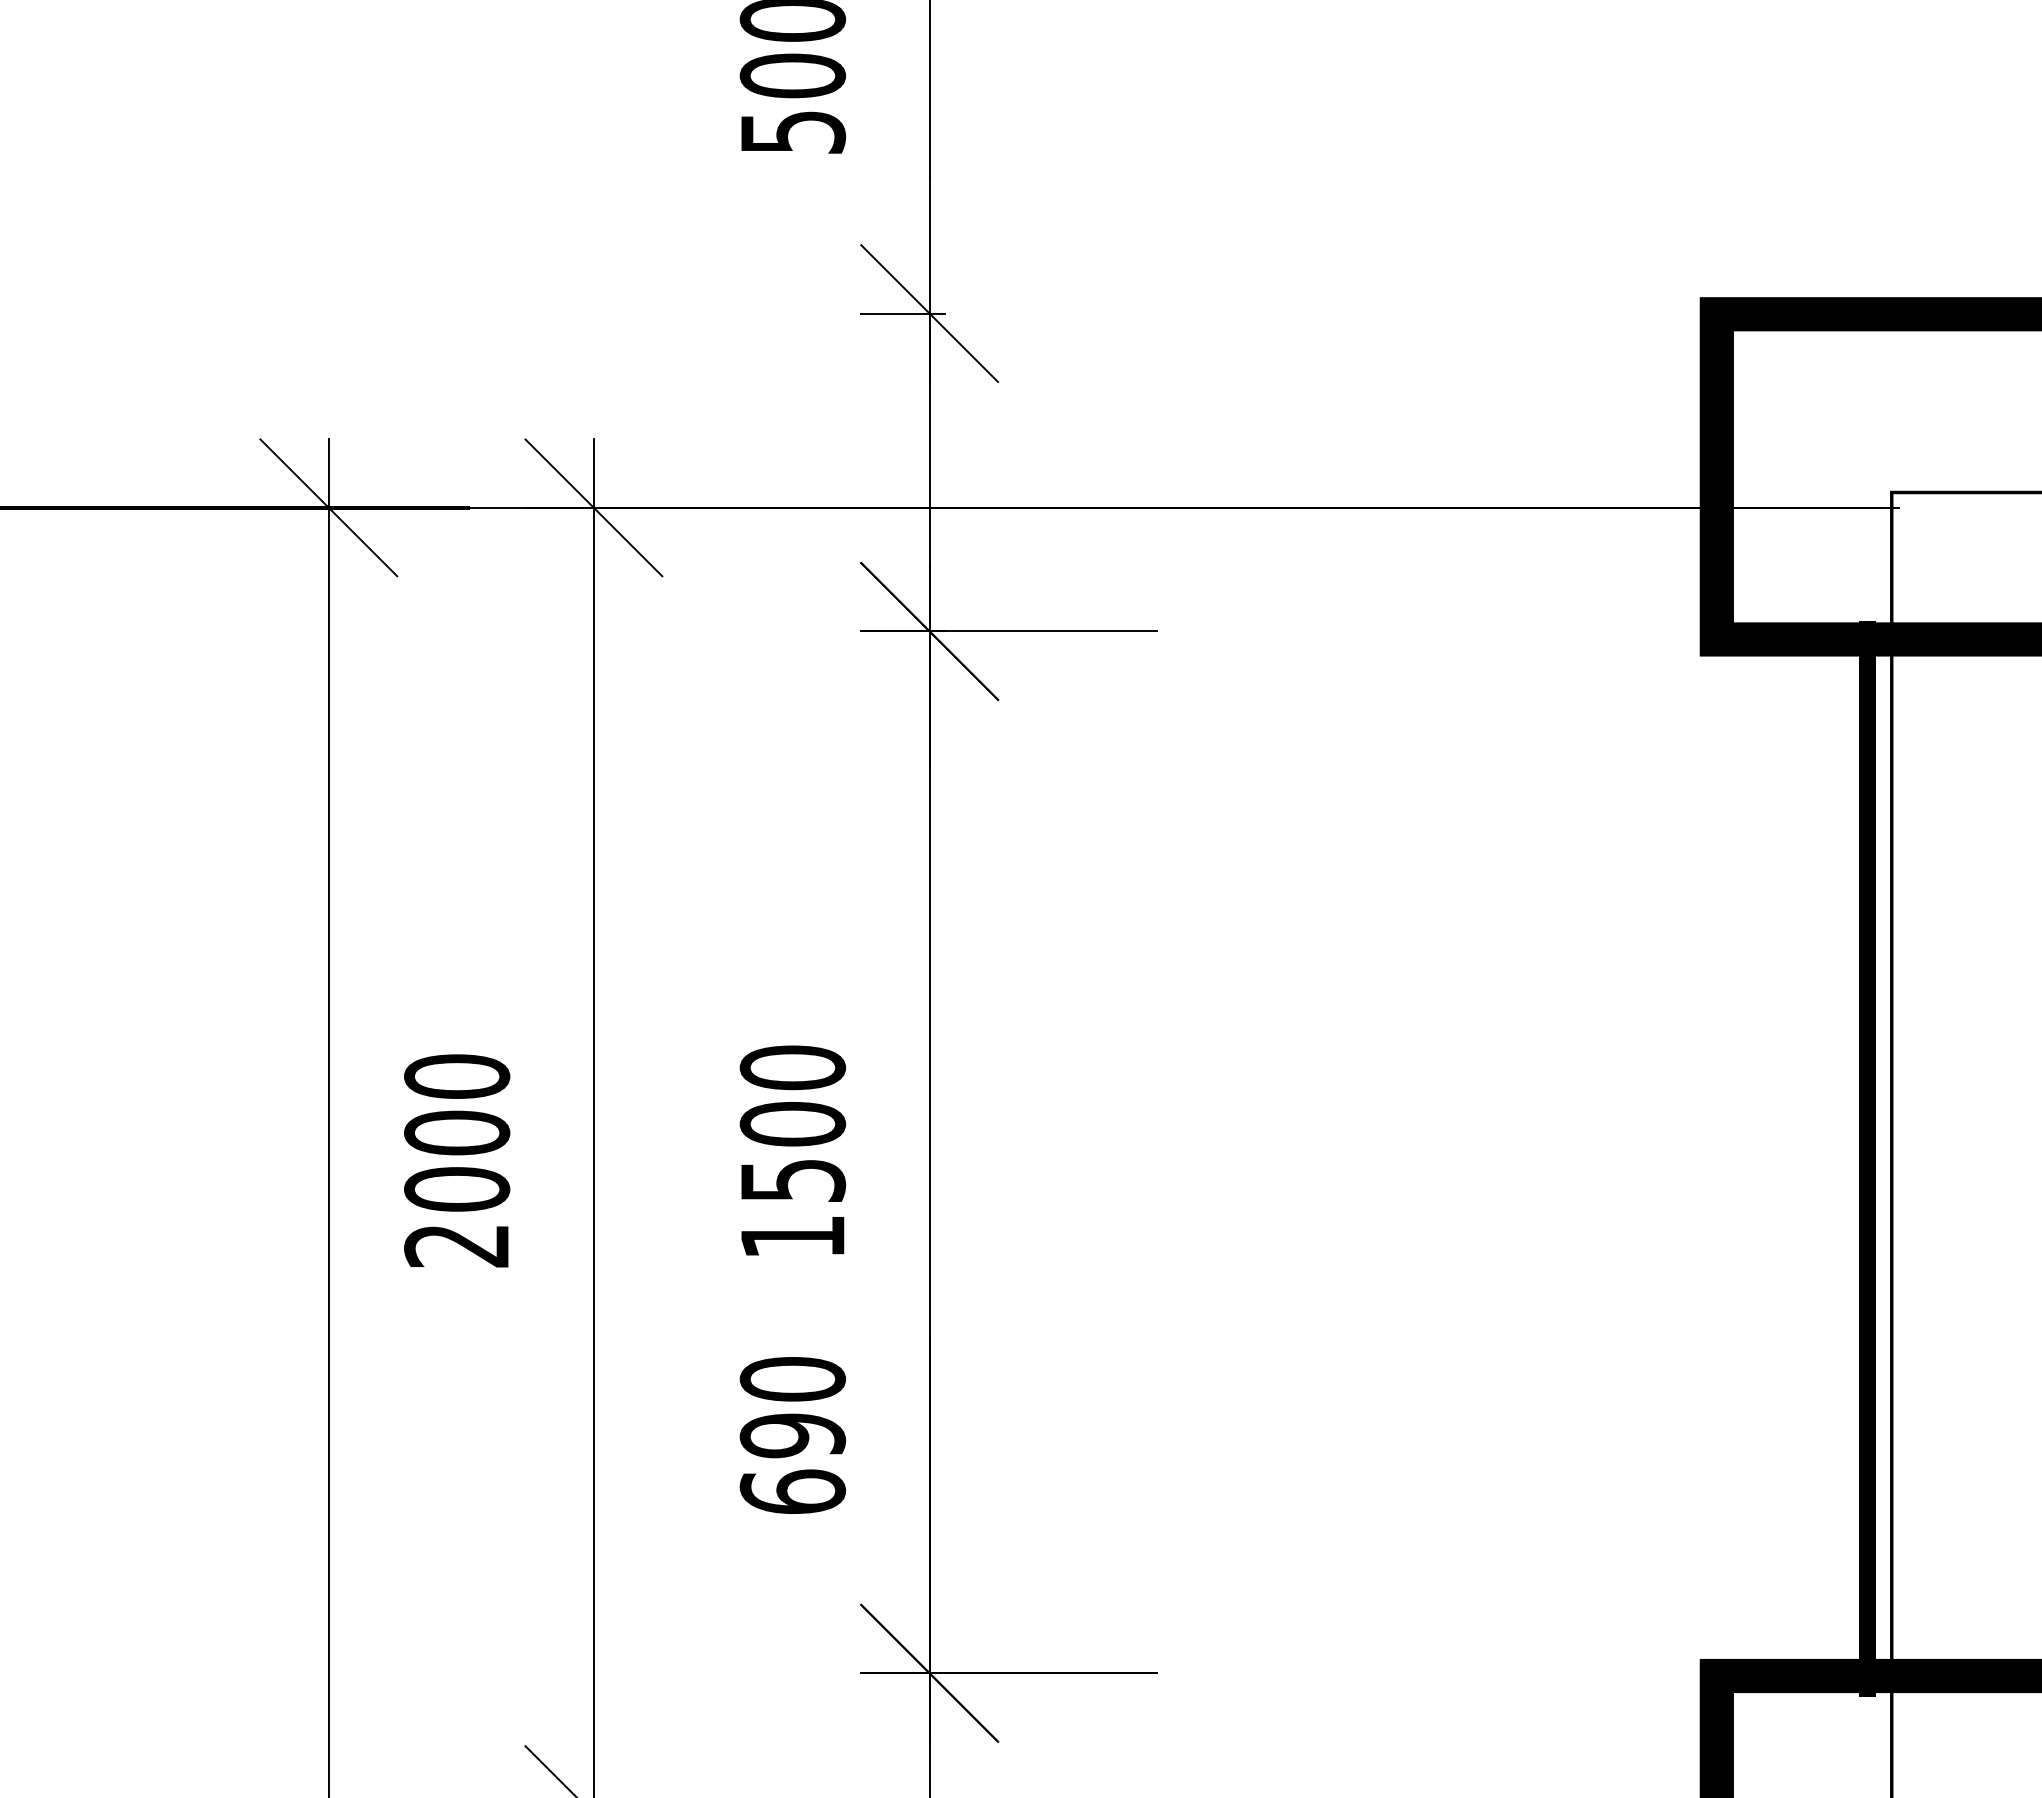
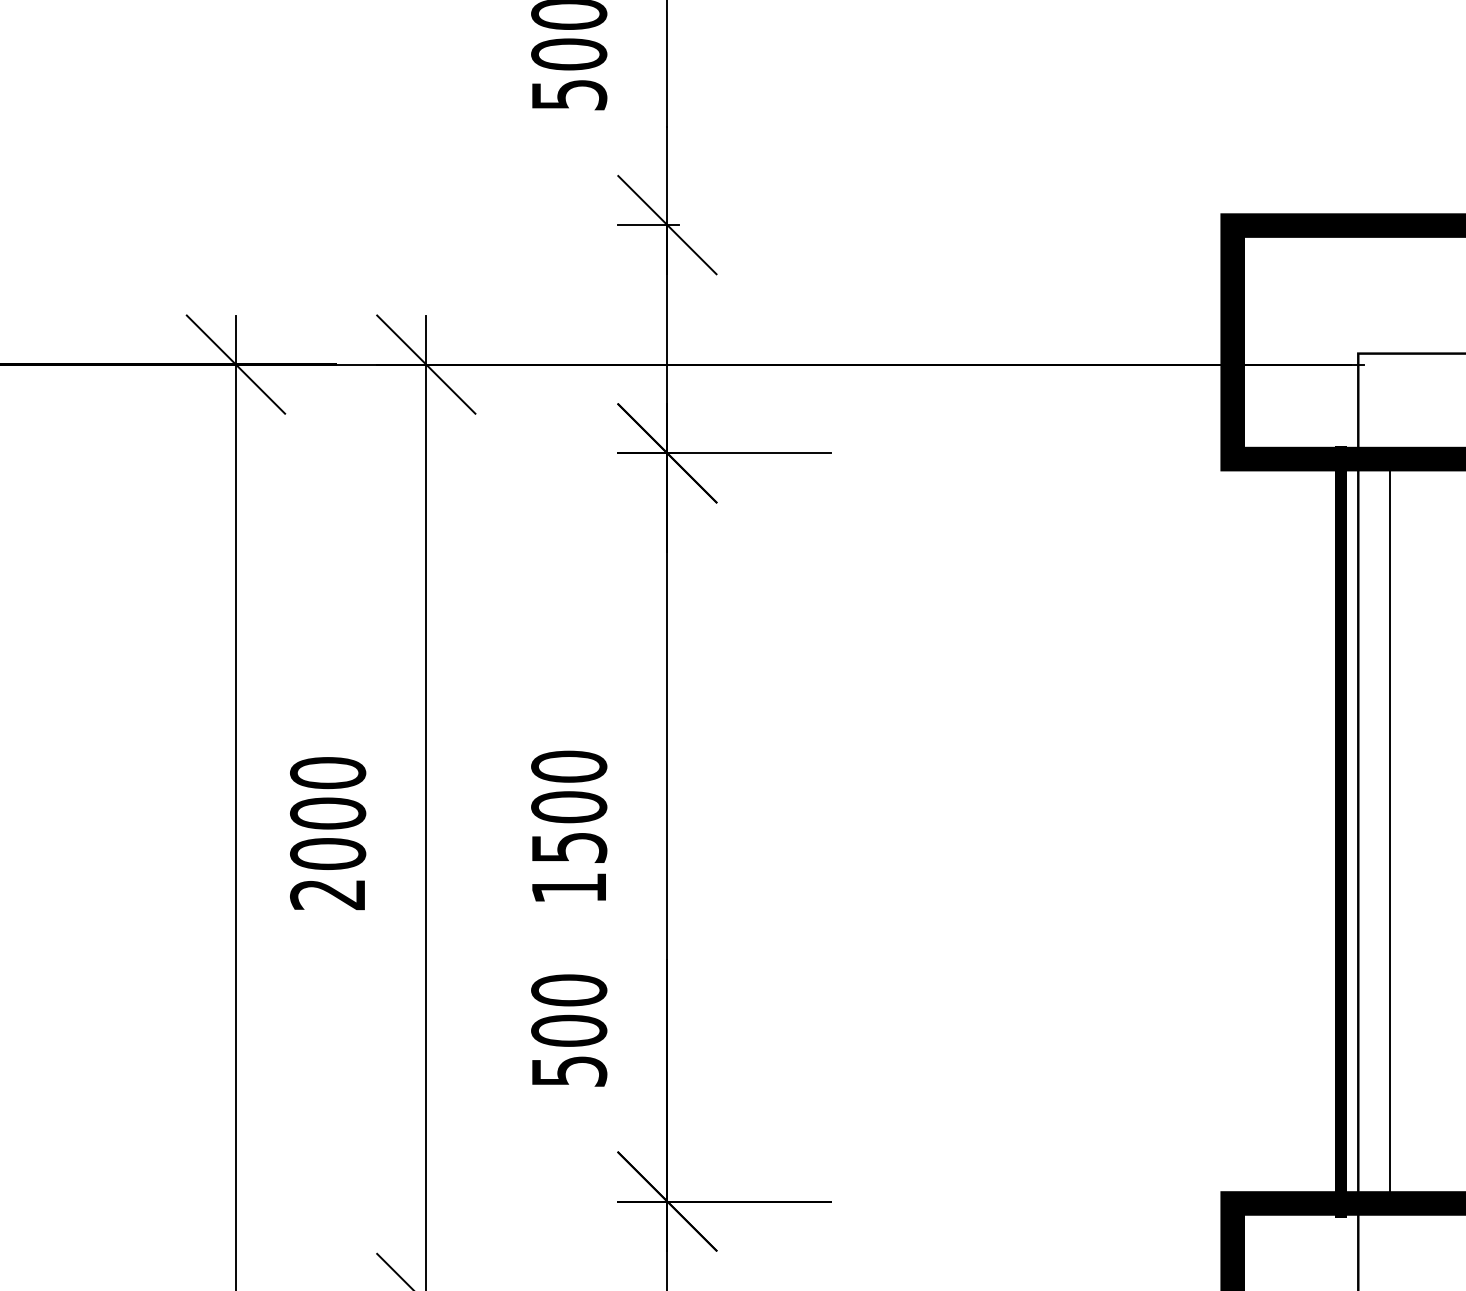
line: (1936, 1149) -> (1390, 825), added
text: (792, 1463) -> (568, 1050), 690 -> 500

